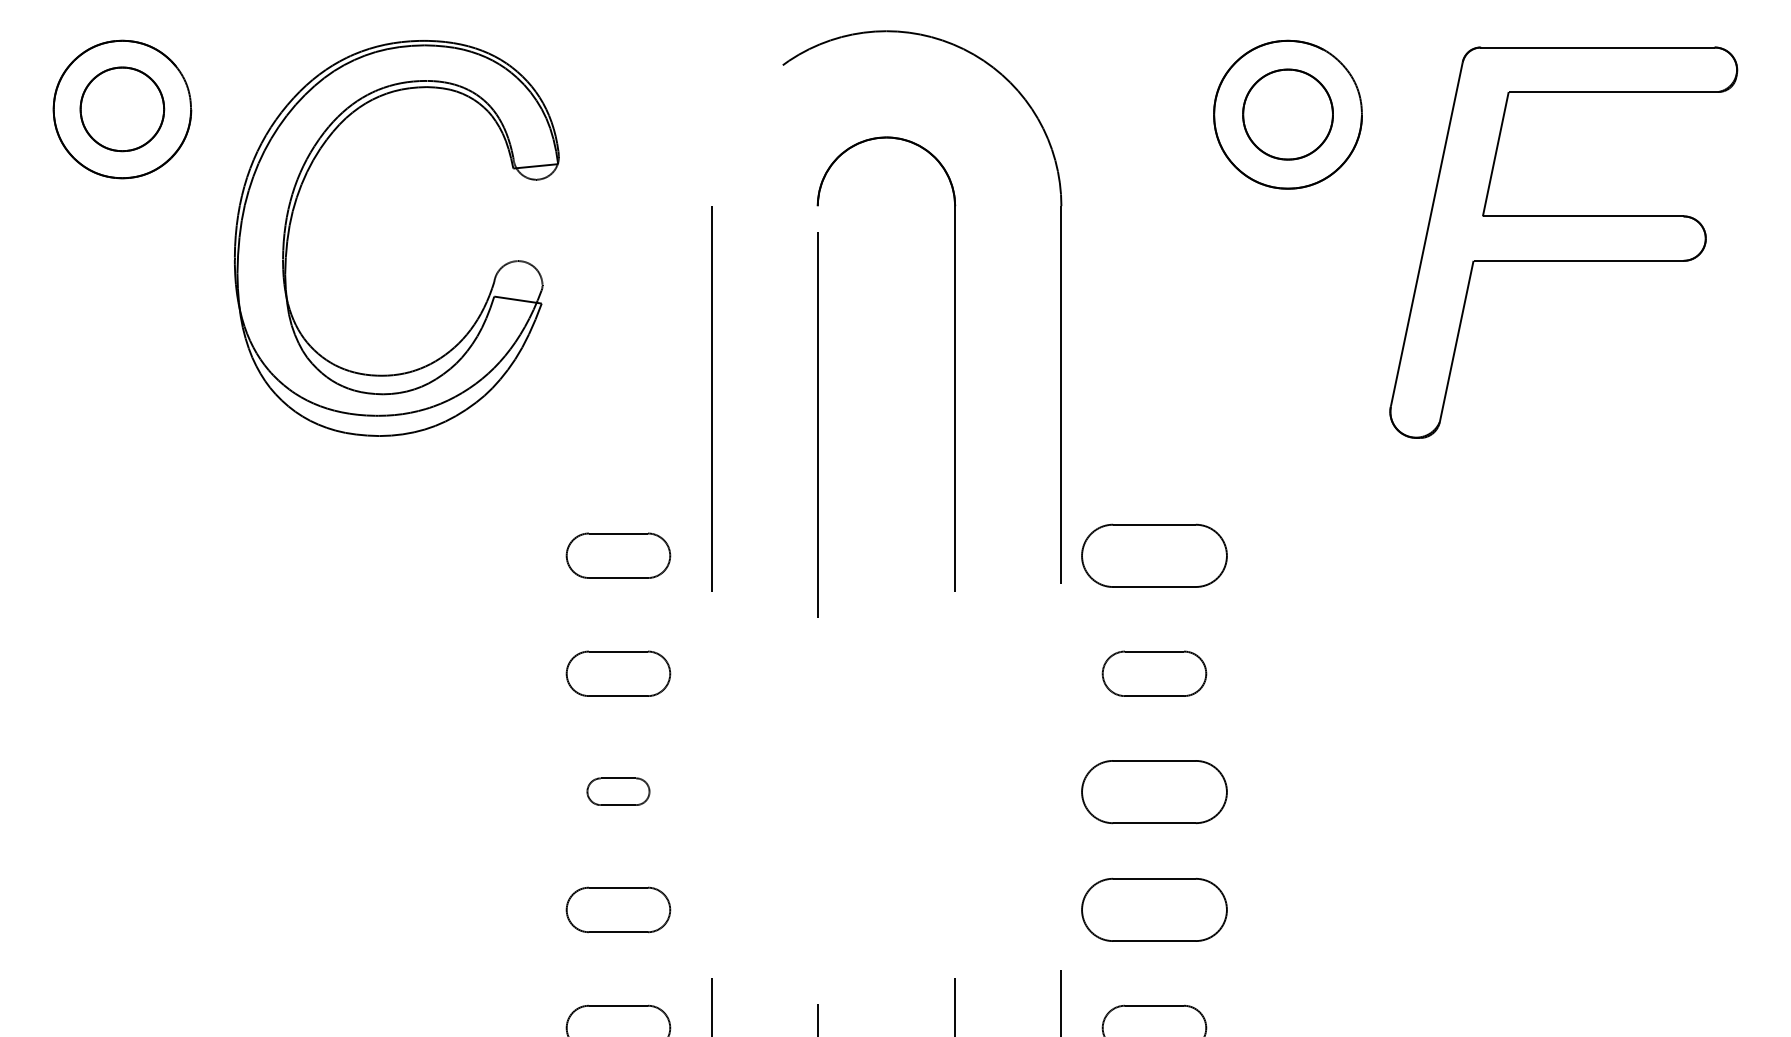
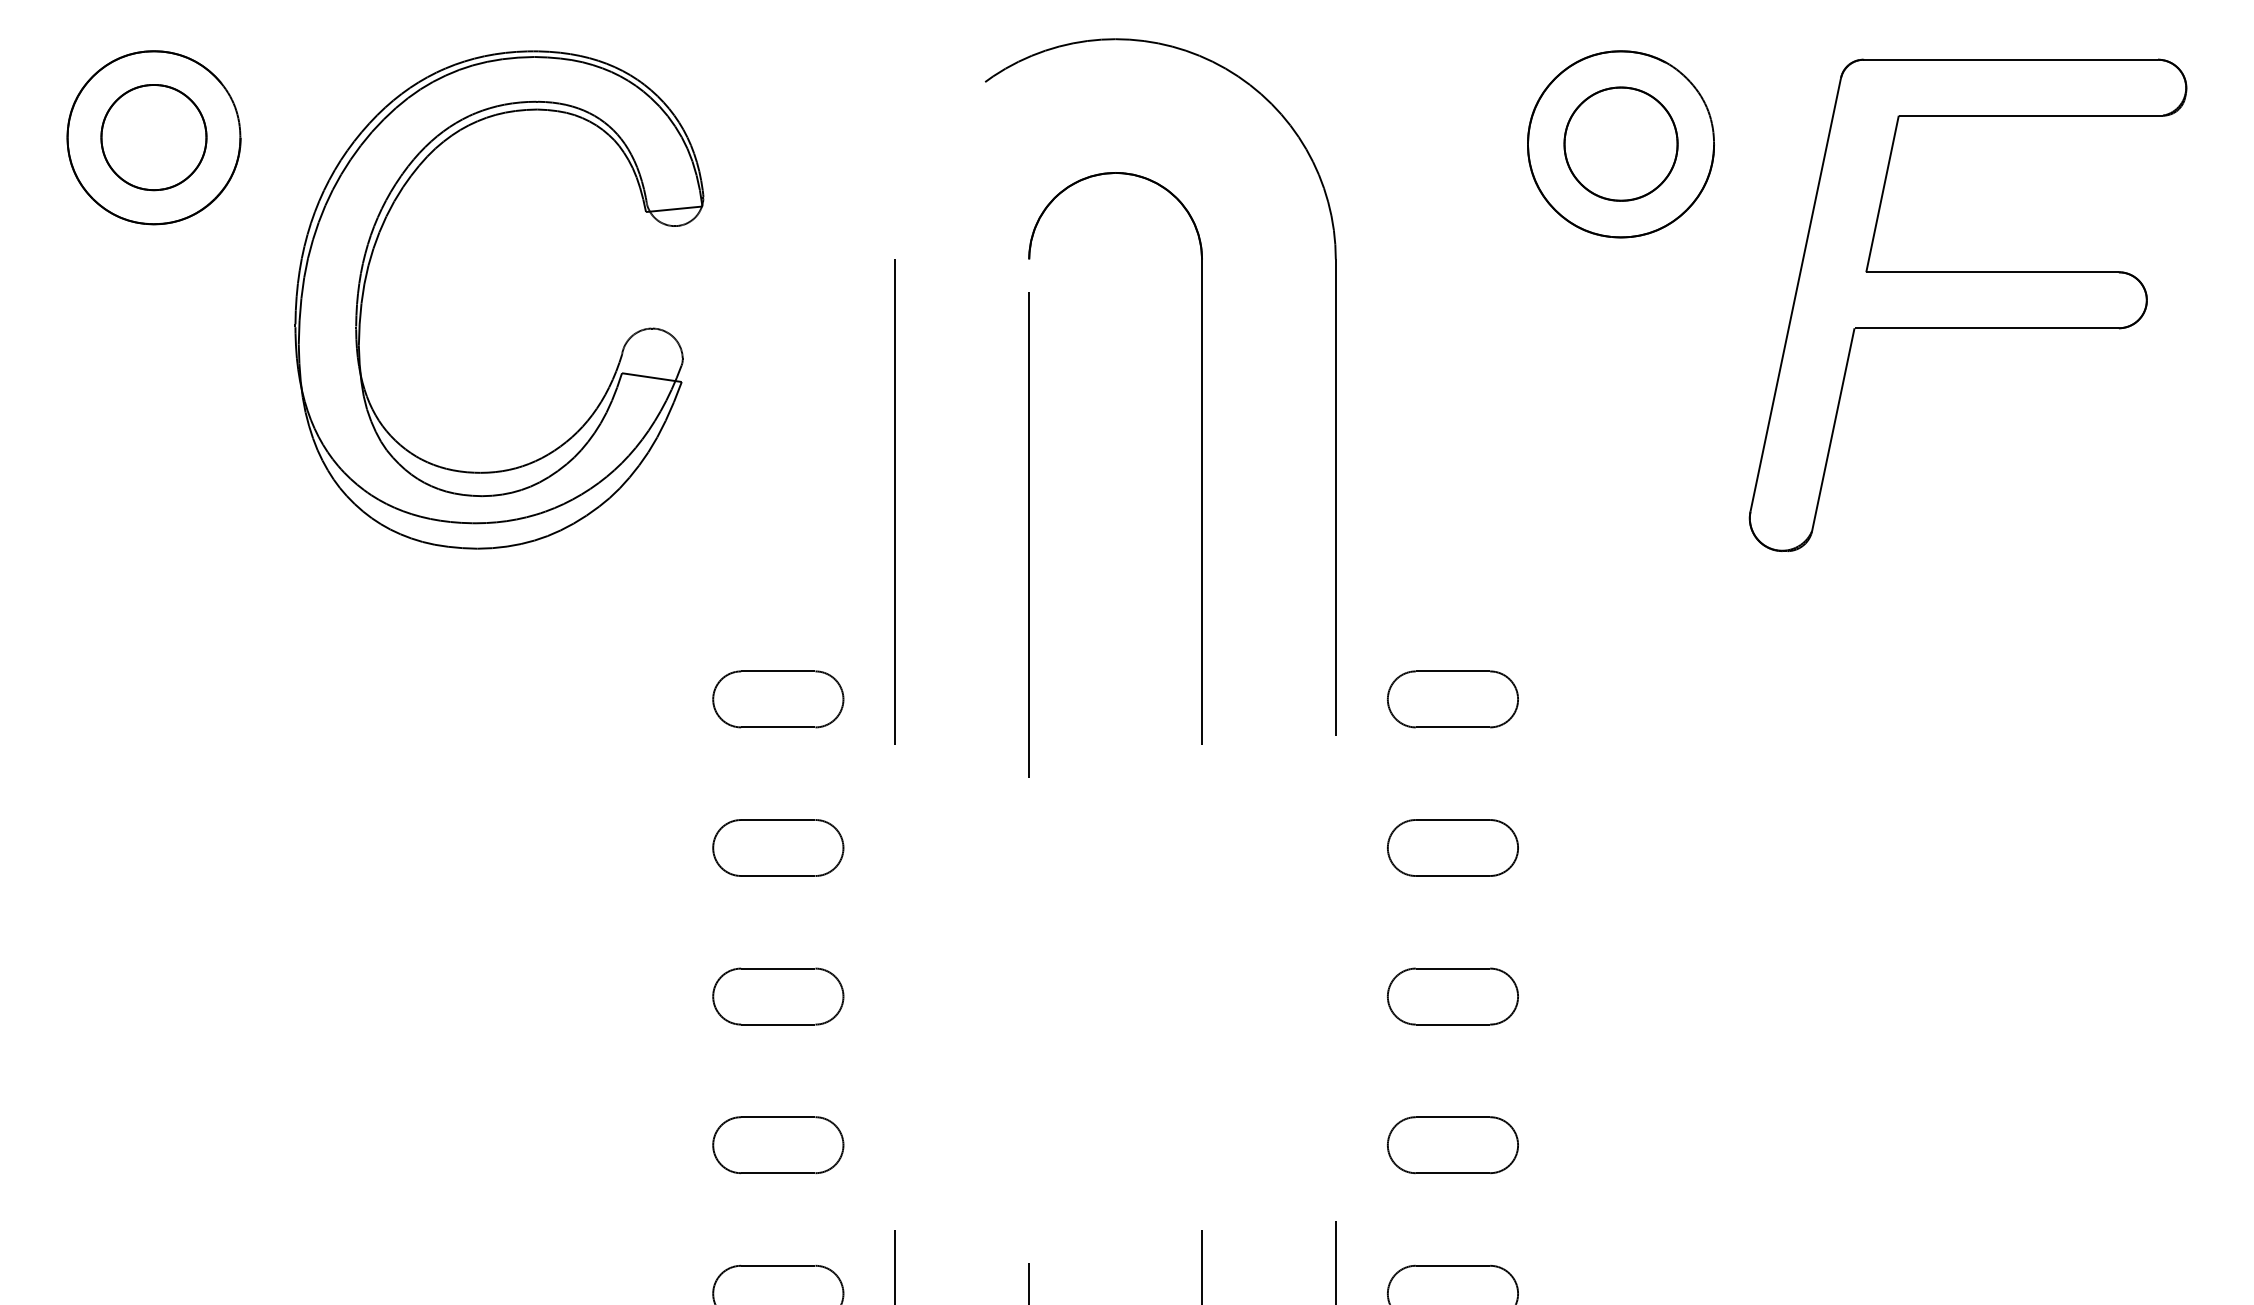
part: (1154, 555) -> (1452, 699), size x0.71
part: (618, 791) -> (778, 996), size x1.67
part: (1154, 791) -> (1452, 996), size x0.71
part: (1154, 909) -> (1452, 1144), size x0.71

